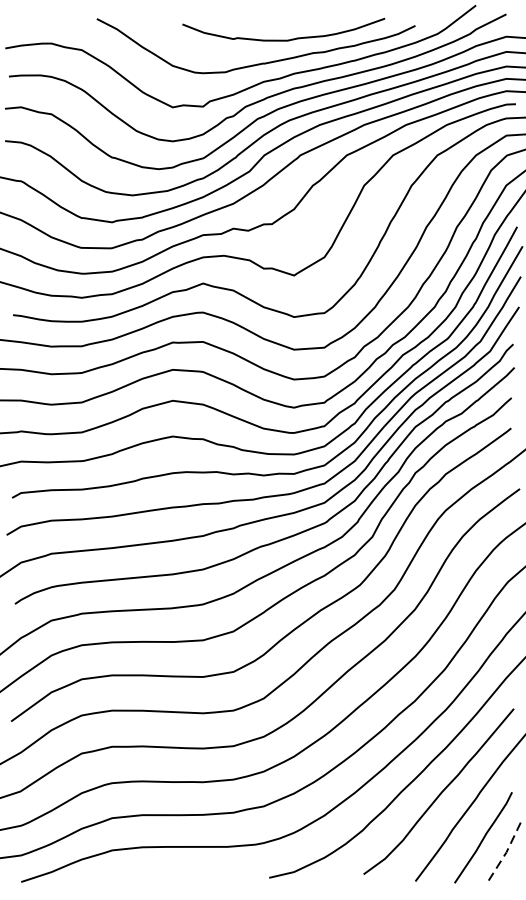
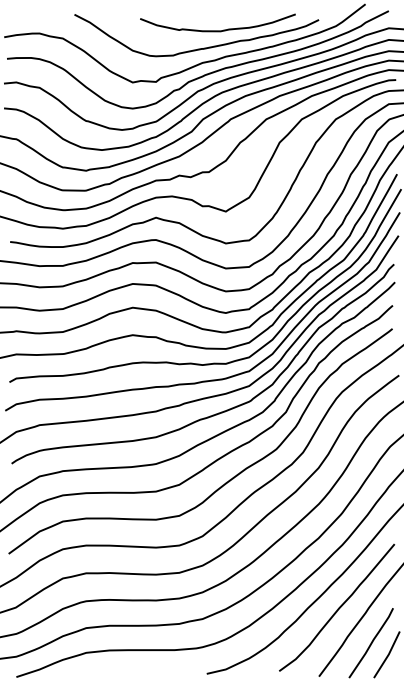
line: (505, 853) -> (388, 655), dashed -> solid

